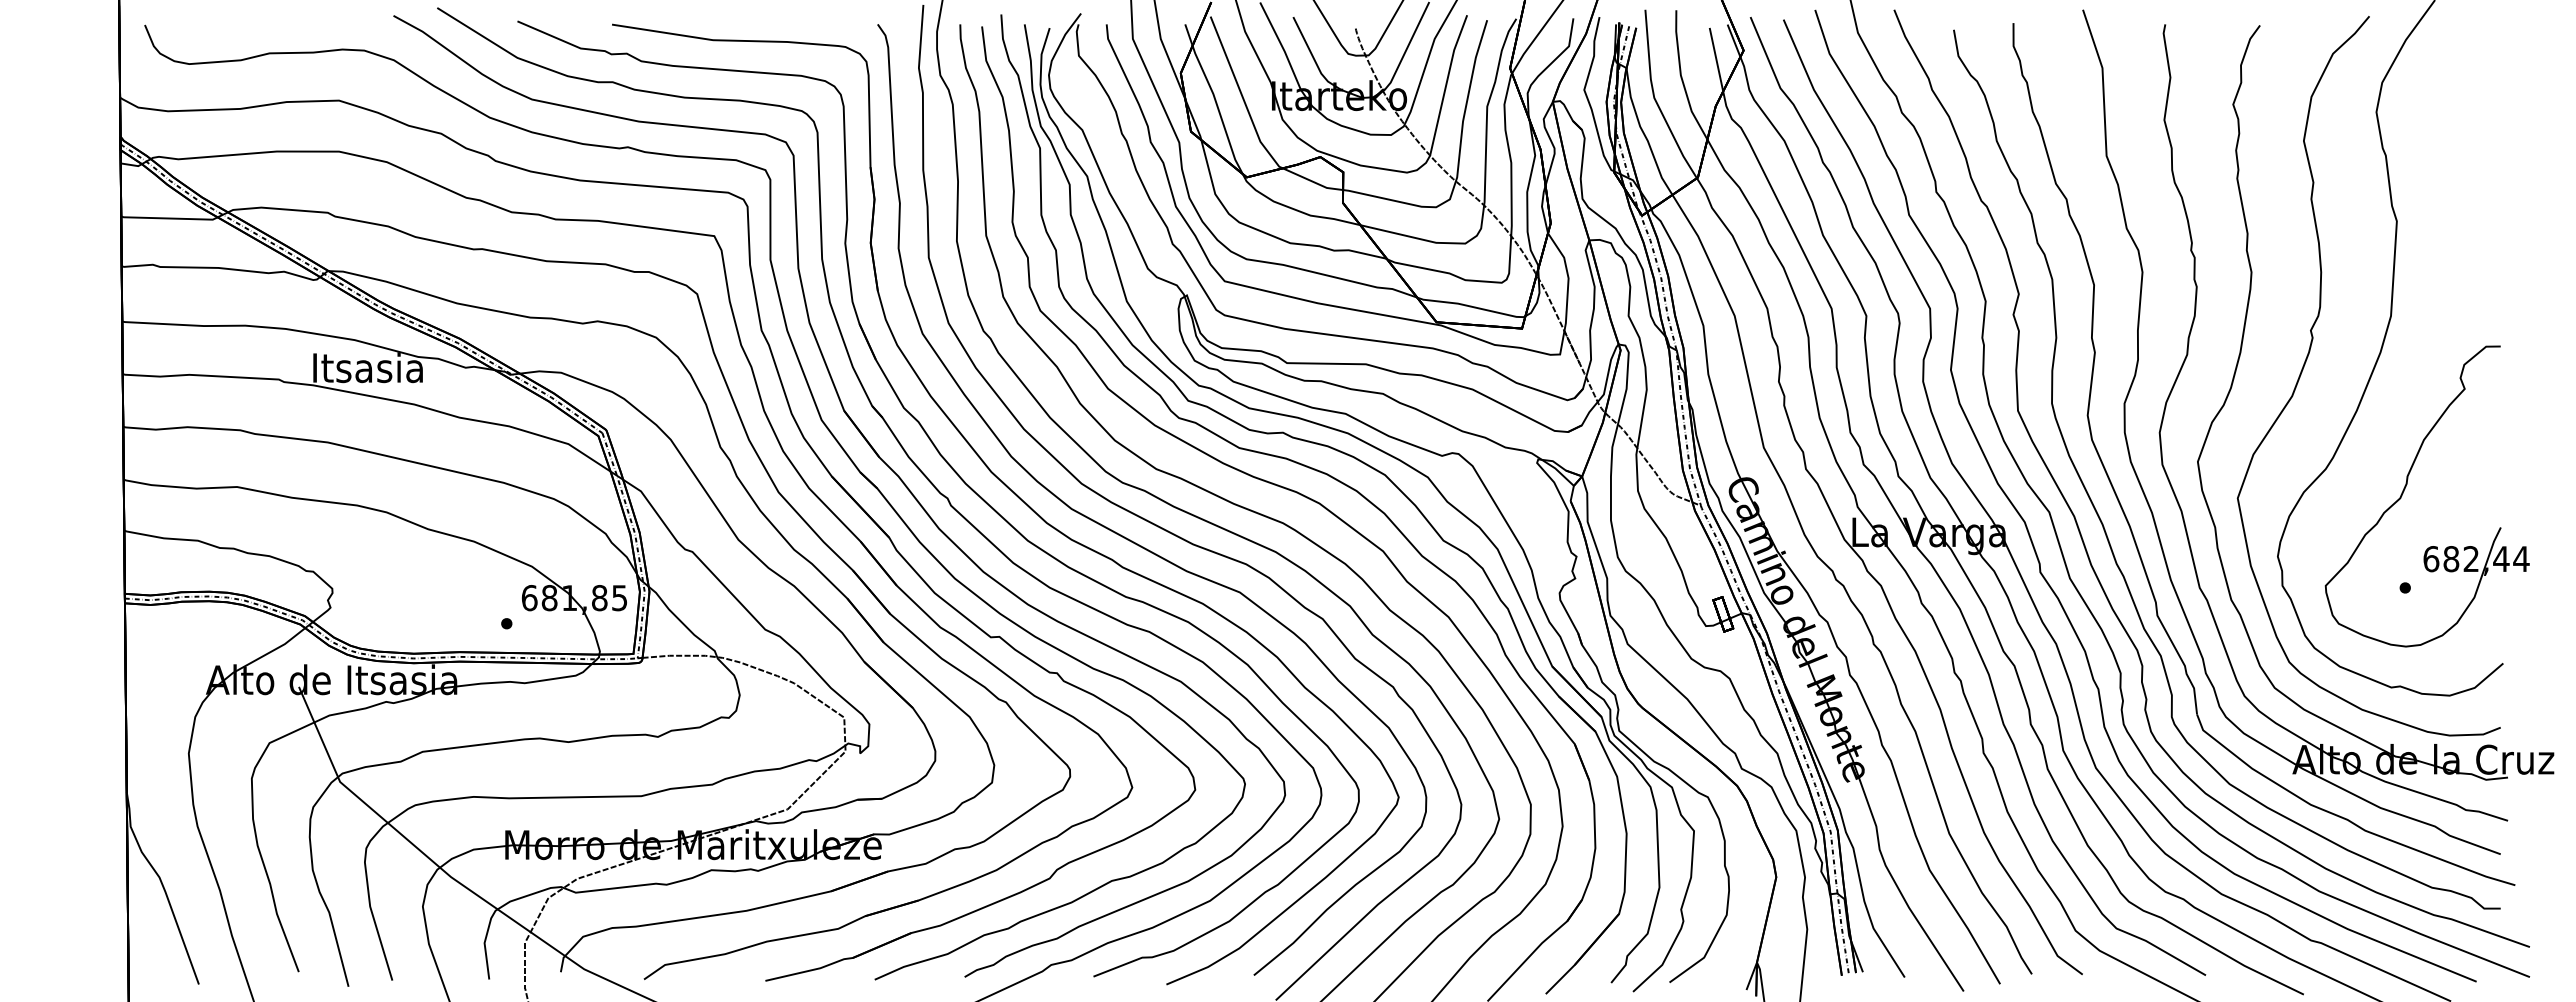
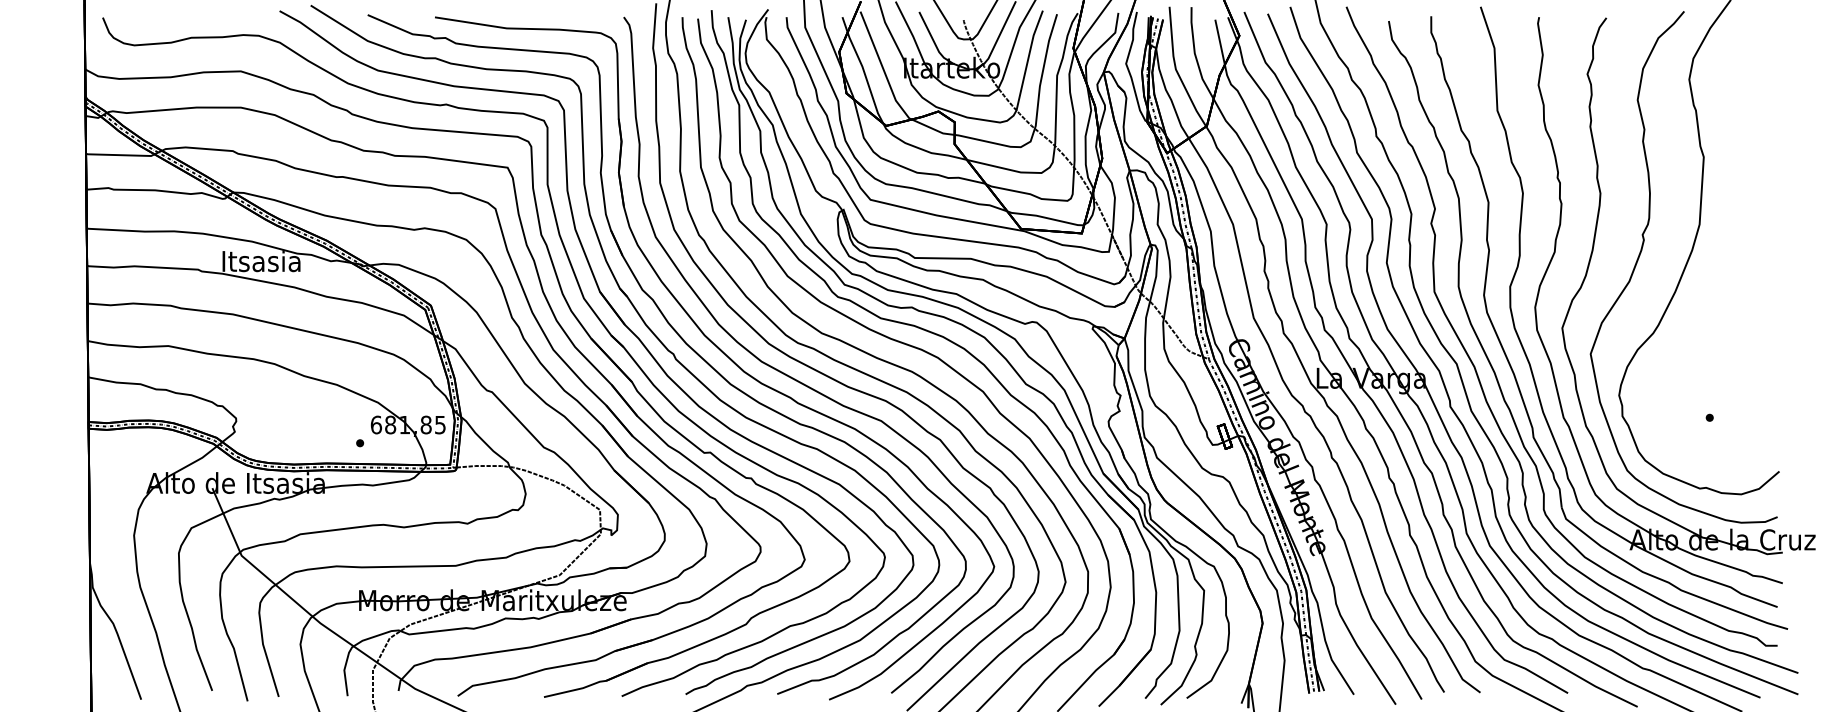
part: (2405, 489) -> (1709, 347), removed

